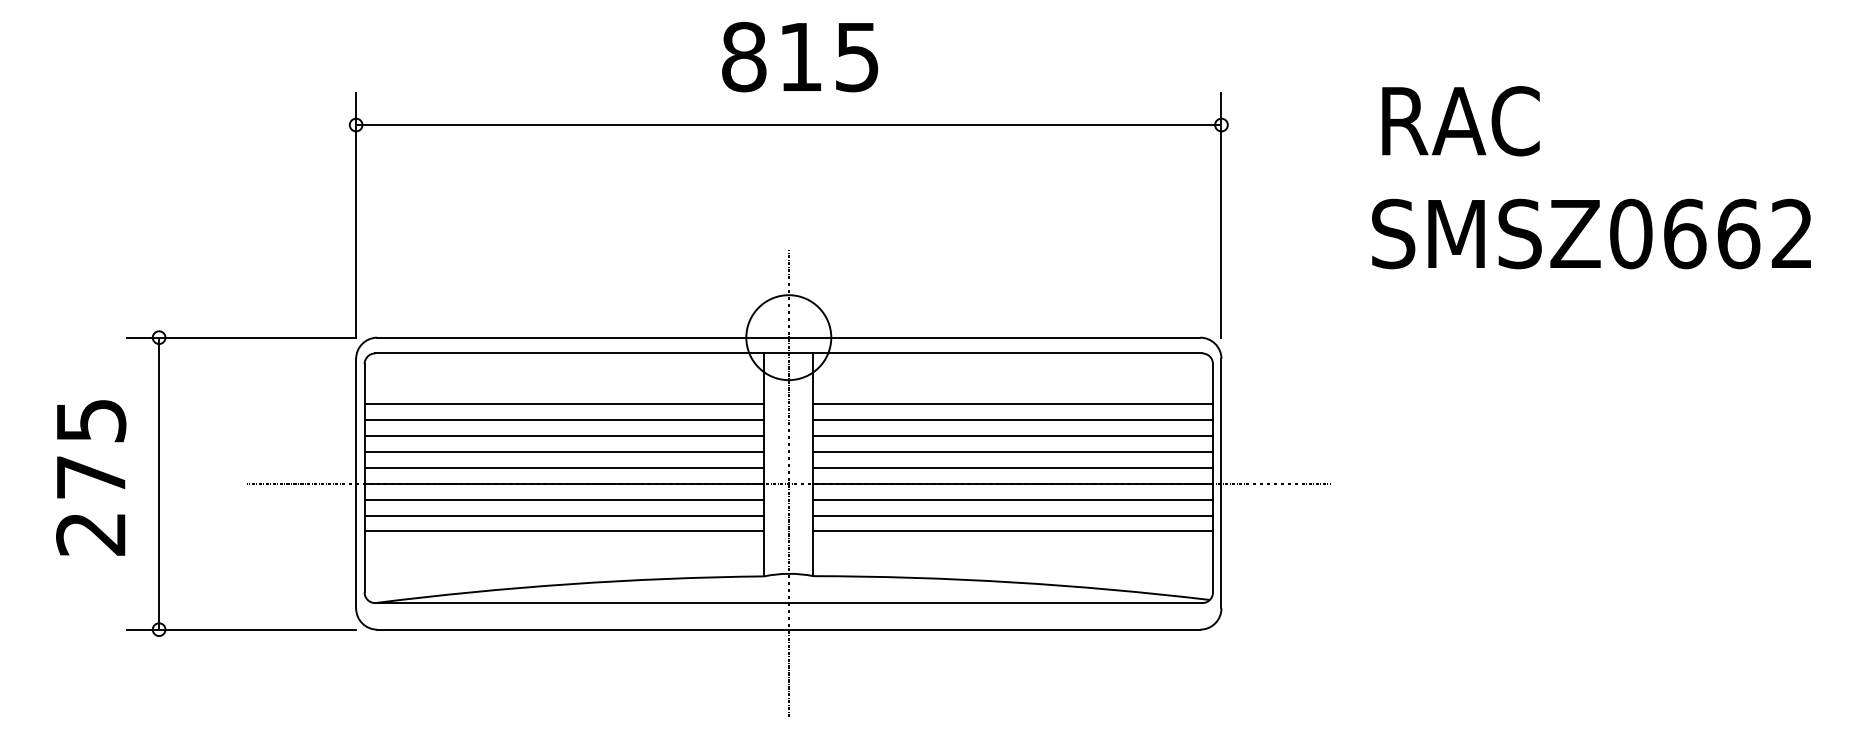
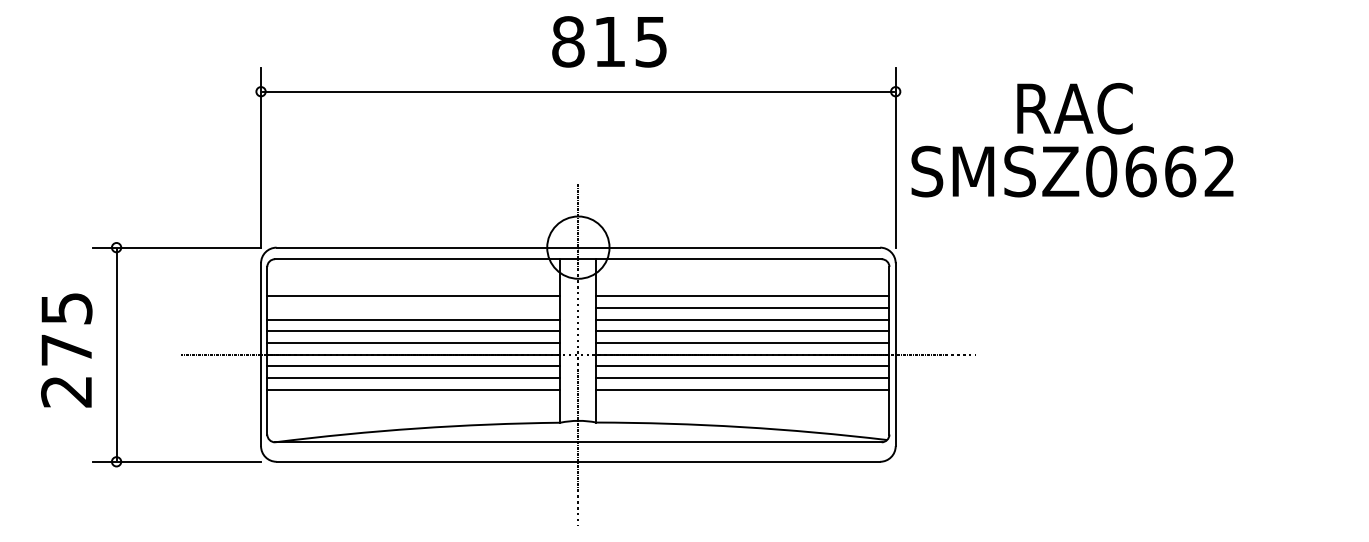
text: (800, 57) -> (609, 42), moved
text: (1460, 121) -> (1074, 108), moved
text: (1591, 233) -> (1072, 171), moved
line: (564, 419) -> (413, 307), removed

